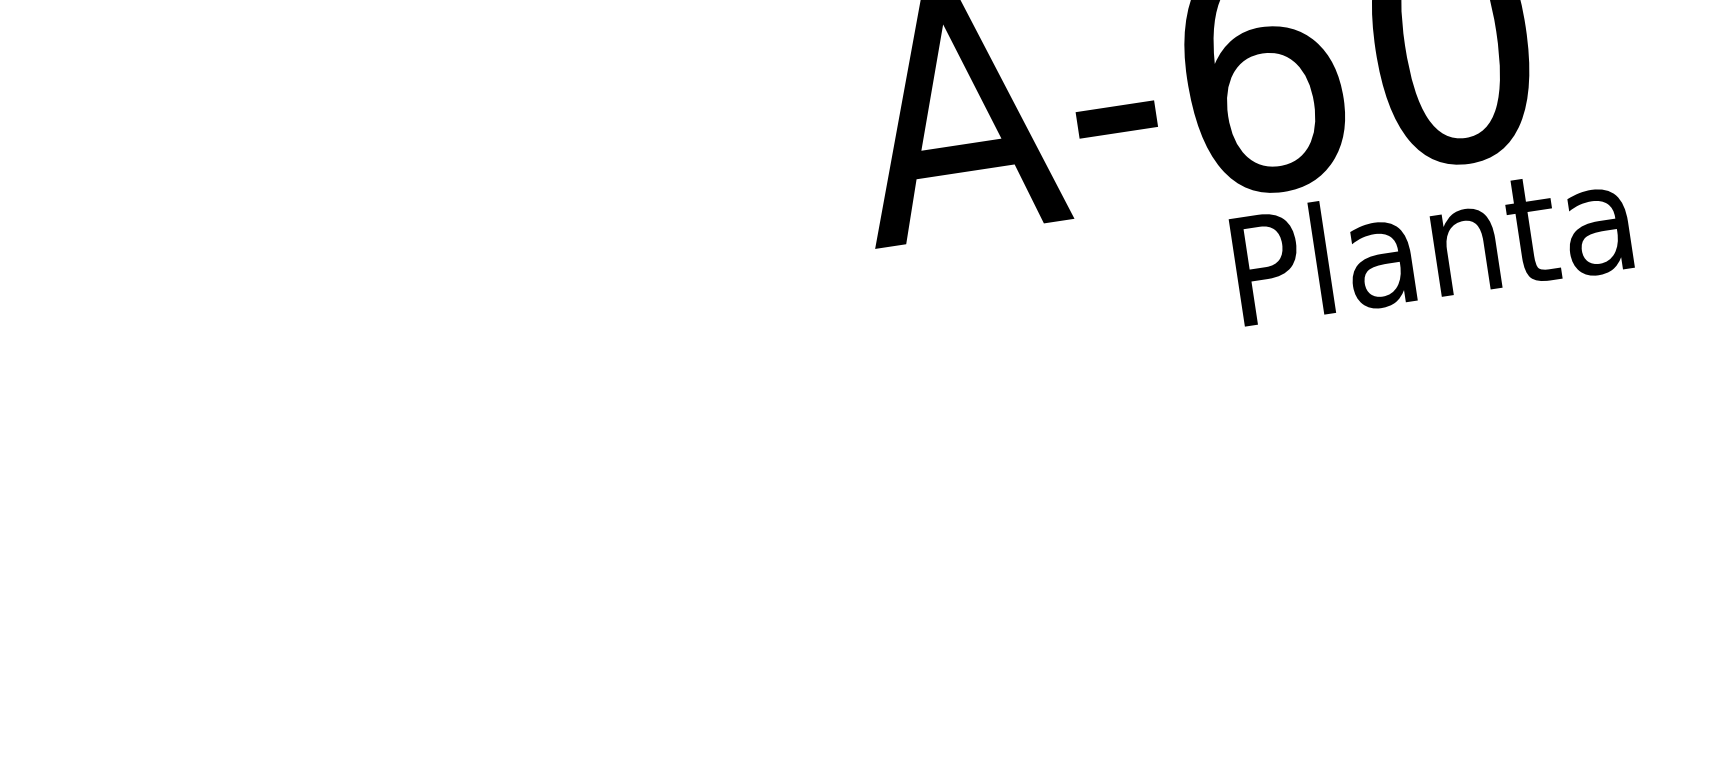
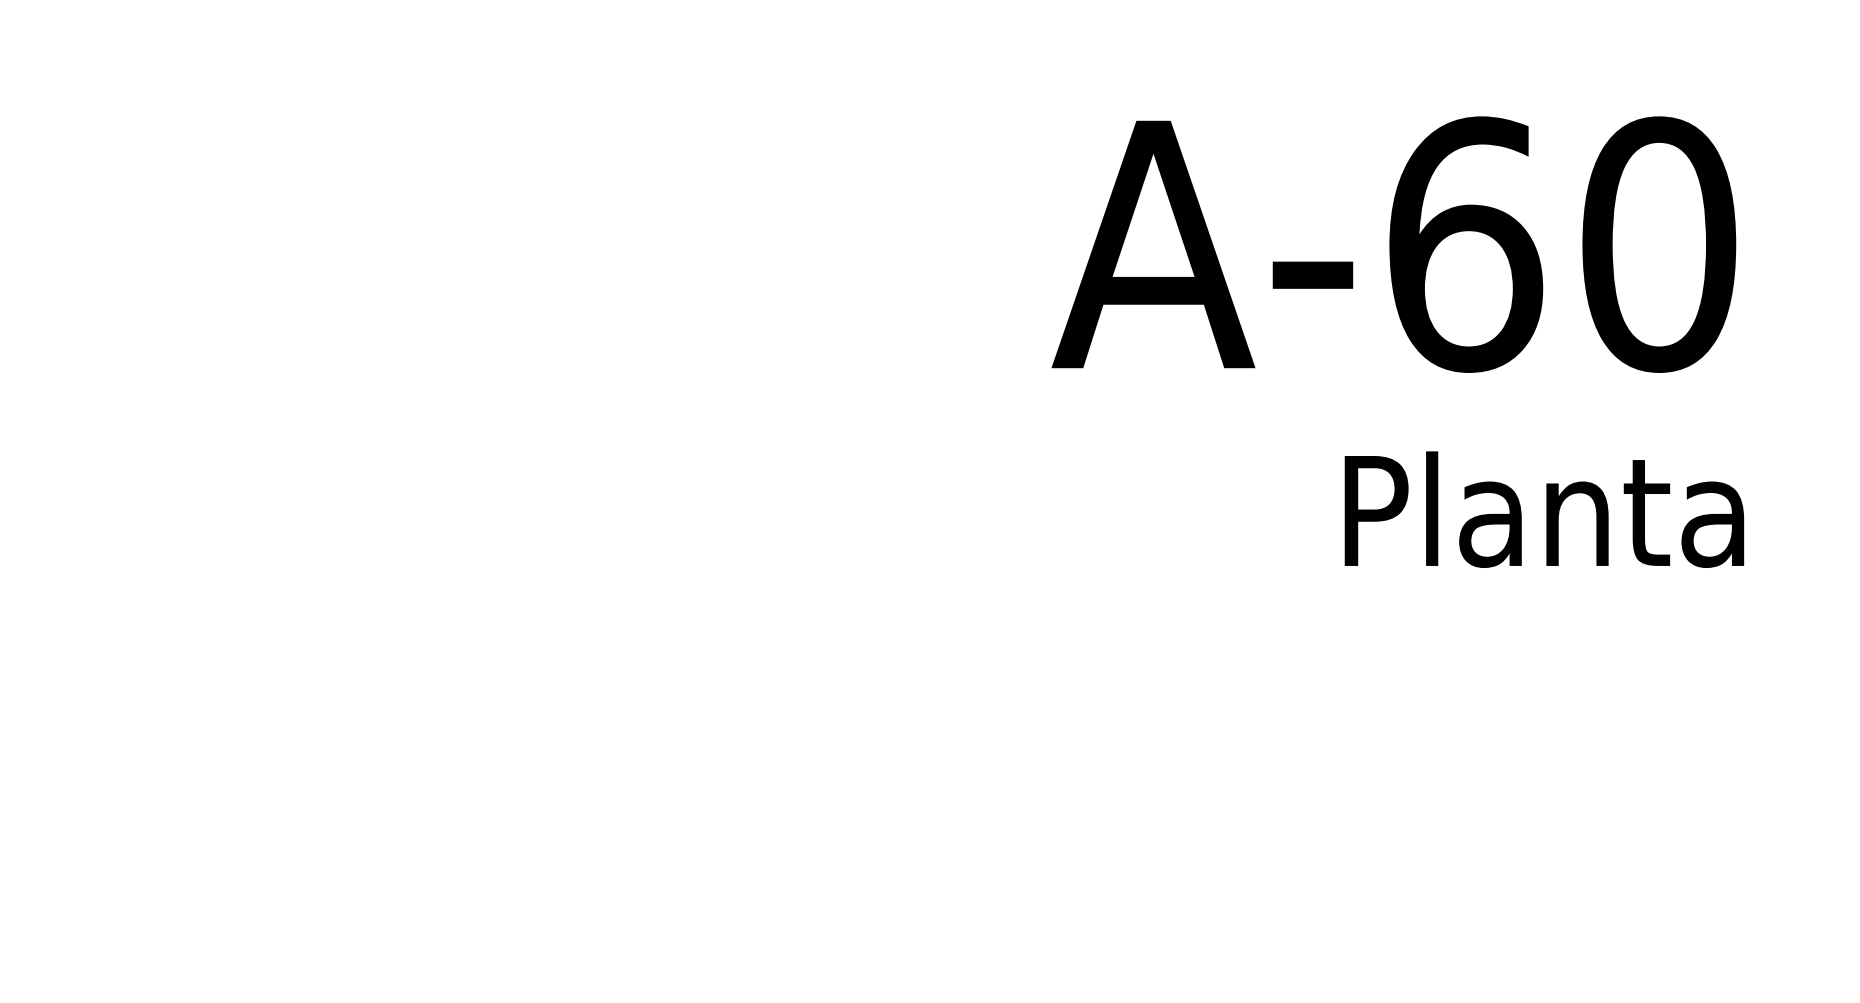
text: (1431, 242) -> (1544, 509), moved

